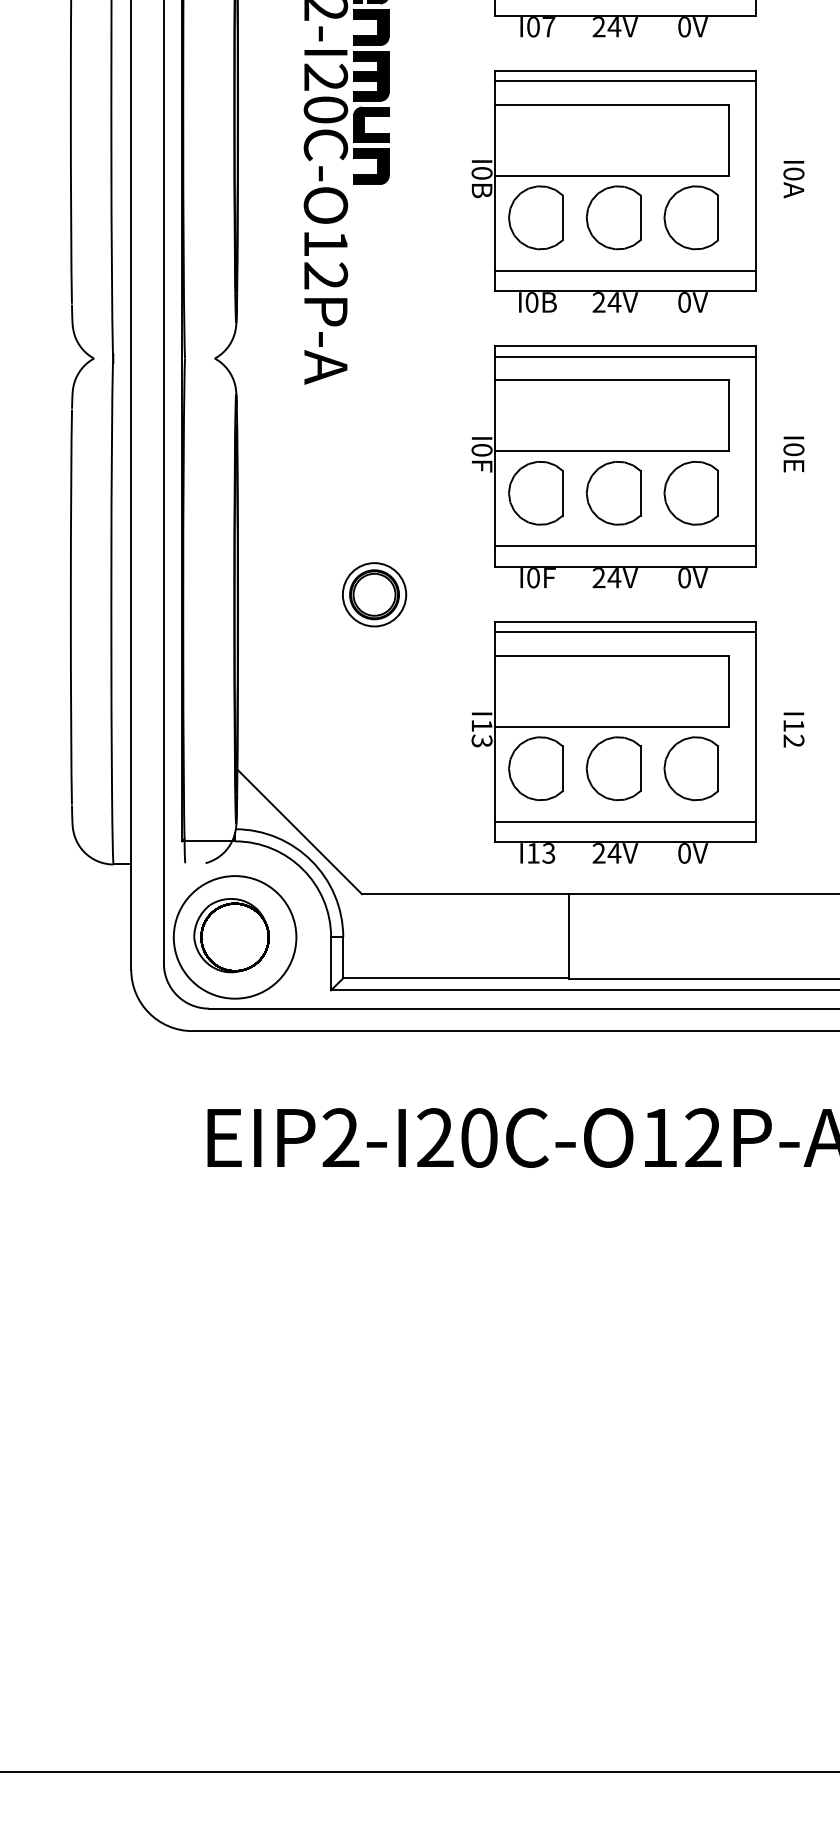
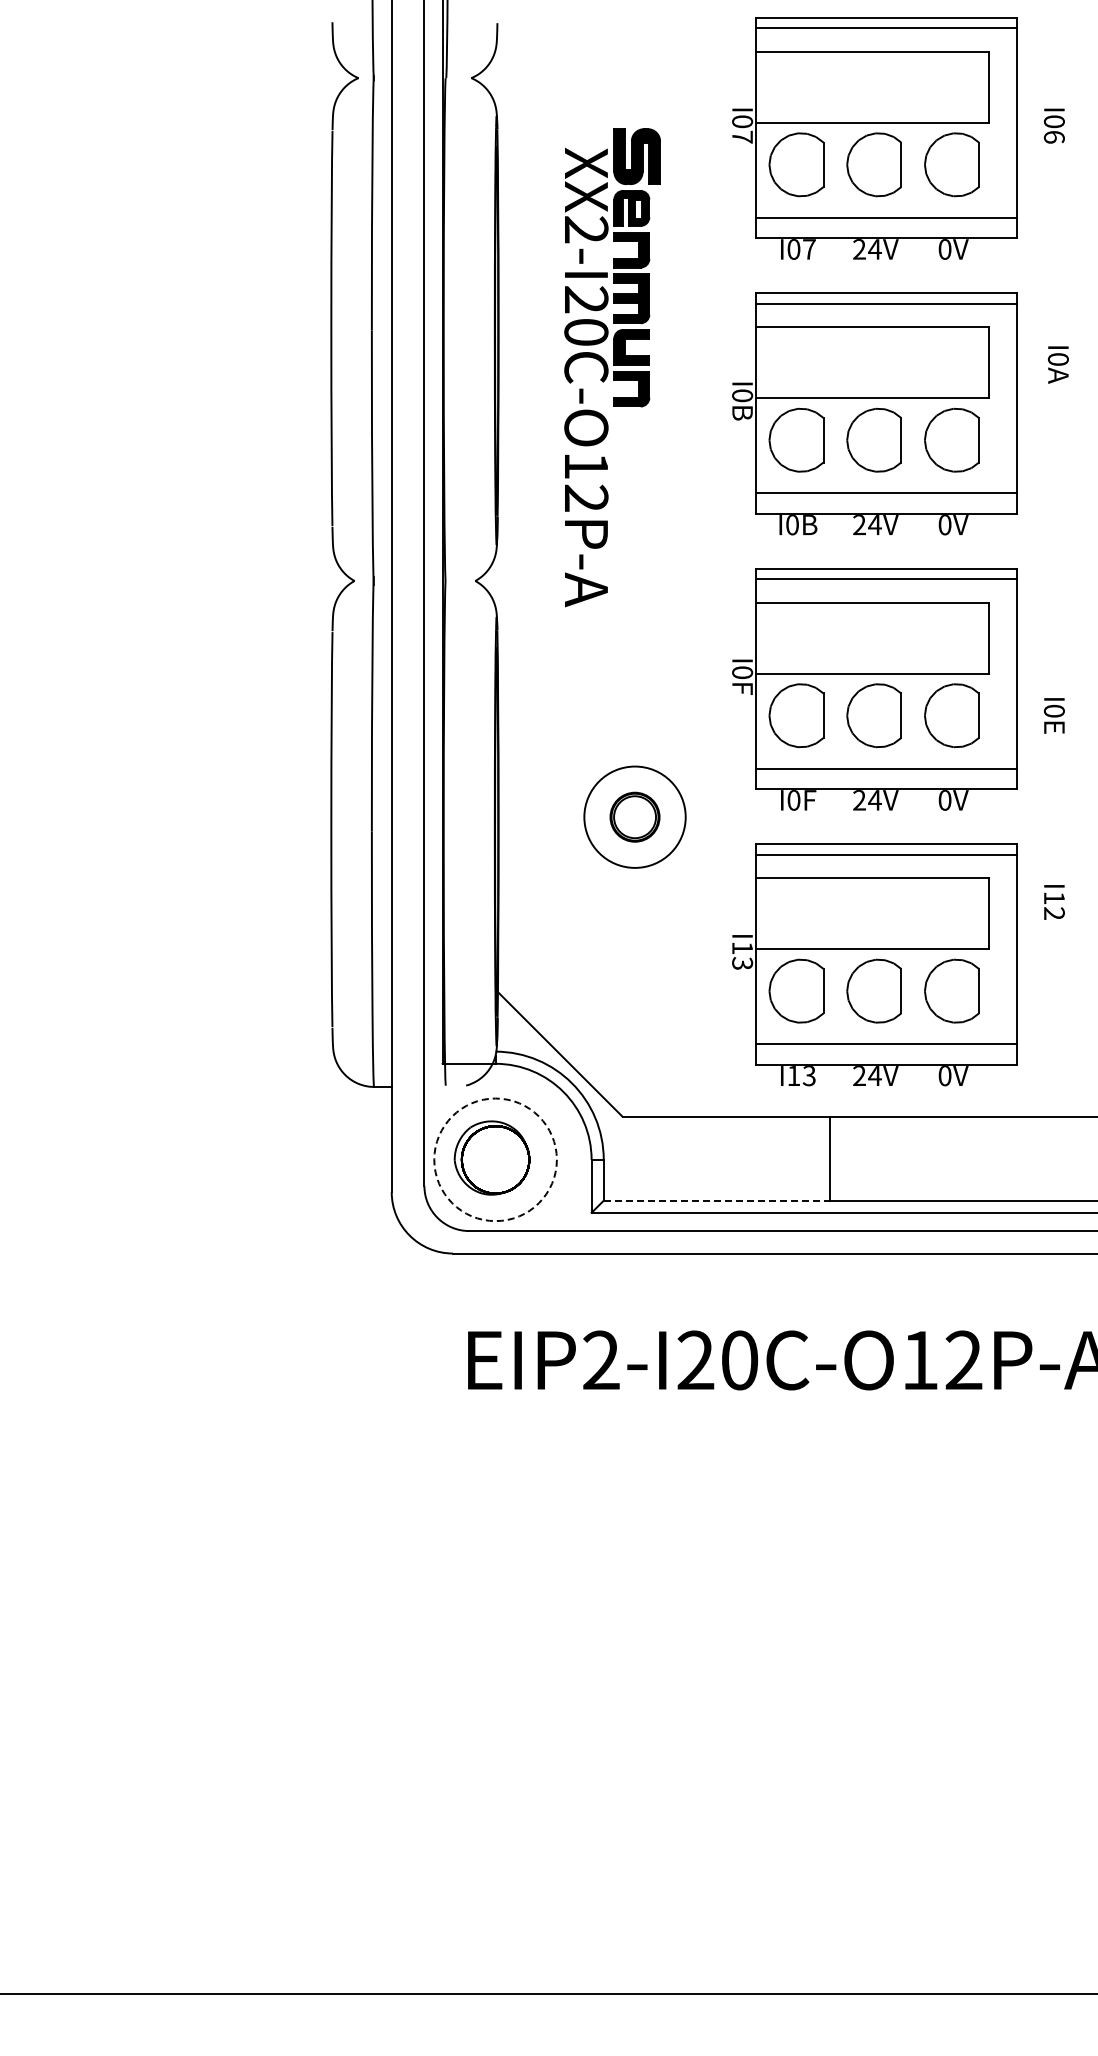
text: (794, 179) -> (1058, 364), moved
text: (794, 454) -> (1054, 715), moved
circle: (374, 594) -> (634, 816), size x1.6
text: (794, 730) -> (1054, 902), moved
circle: (235, 937) -> (495, 1159), solid -> dashed
line: (456, 978) -> (716, 1200), solid -> dashed

